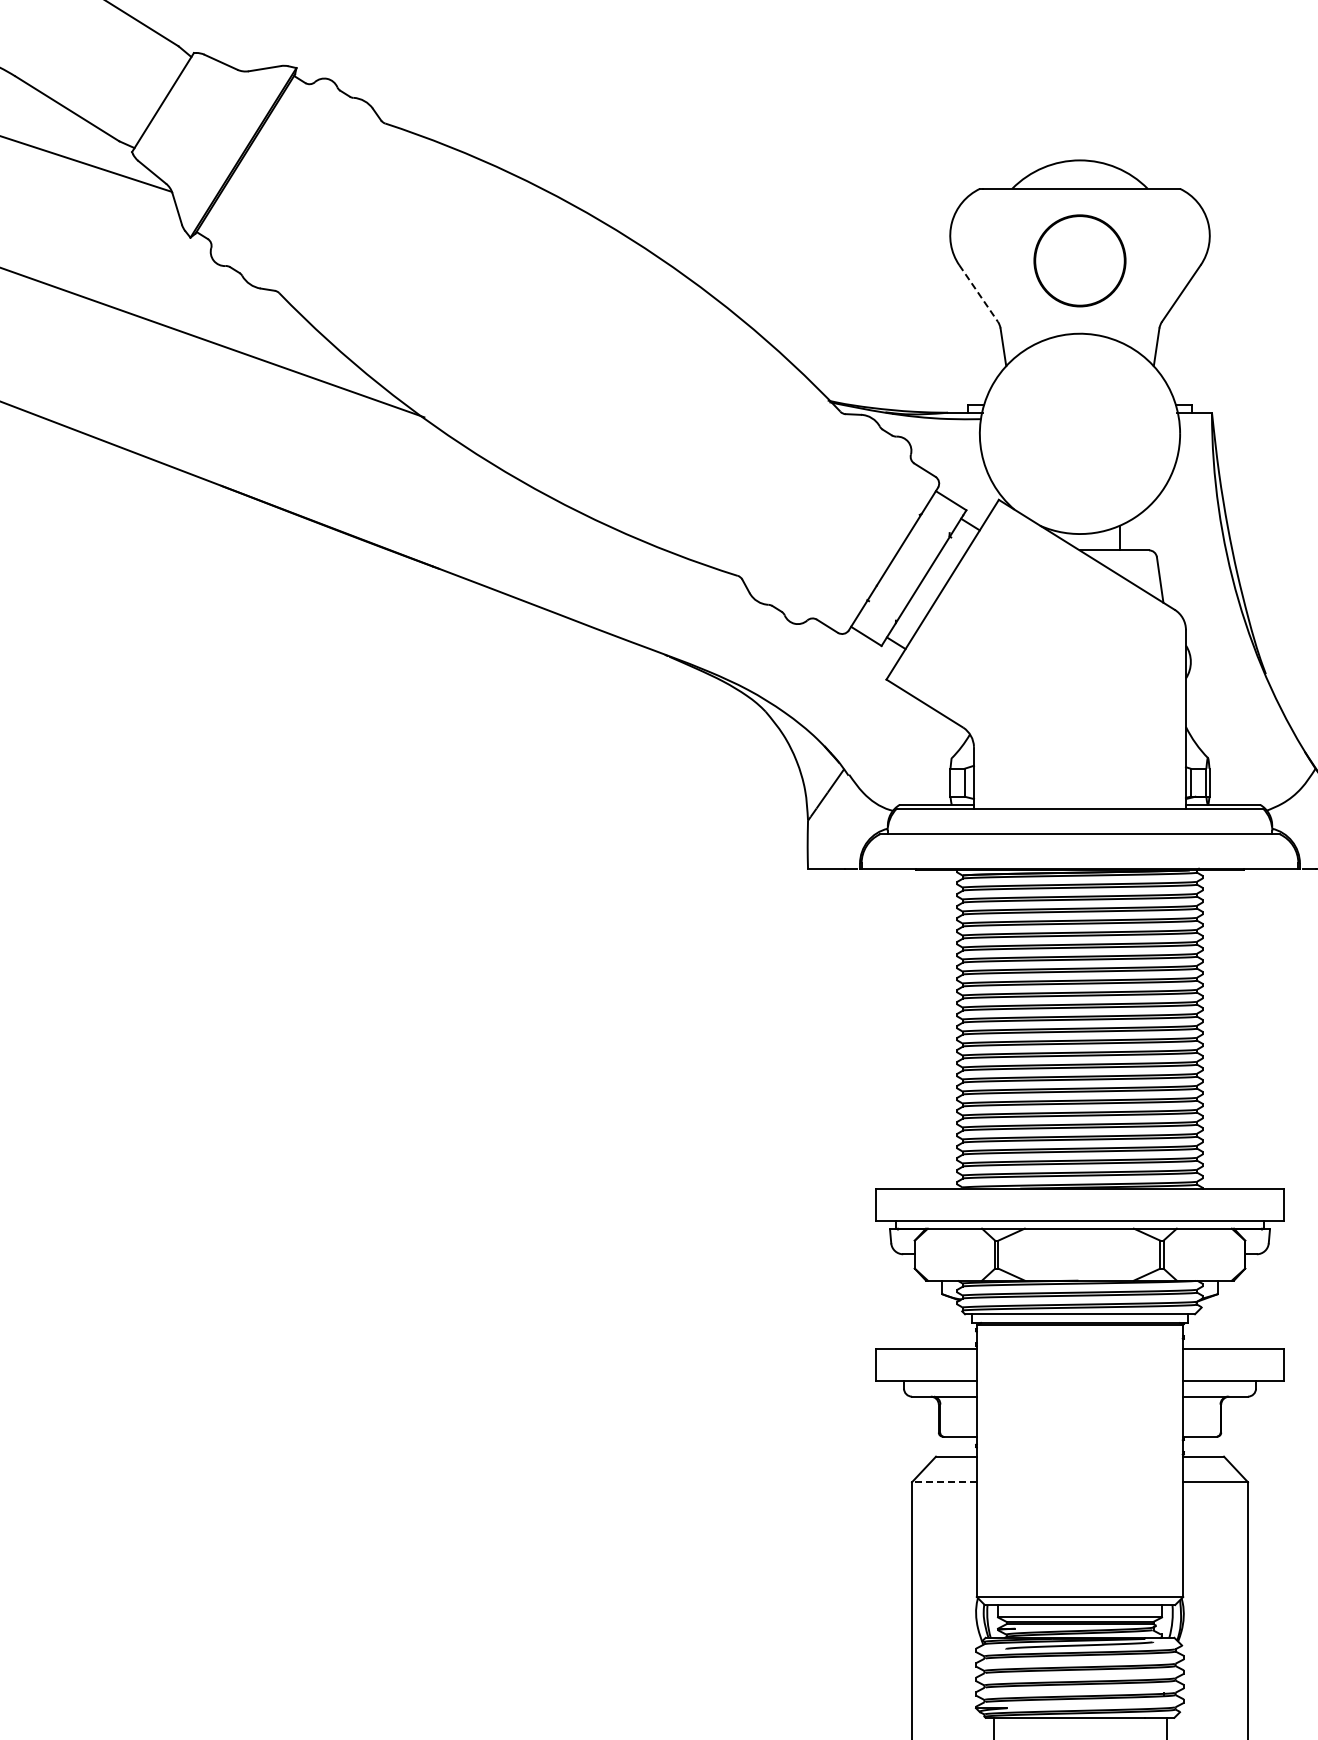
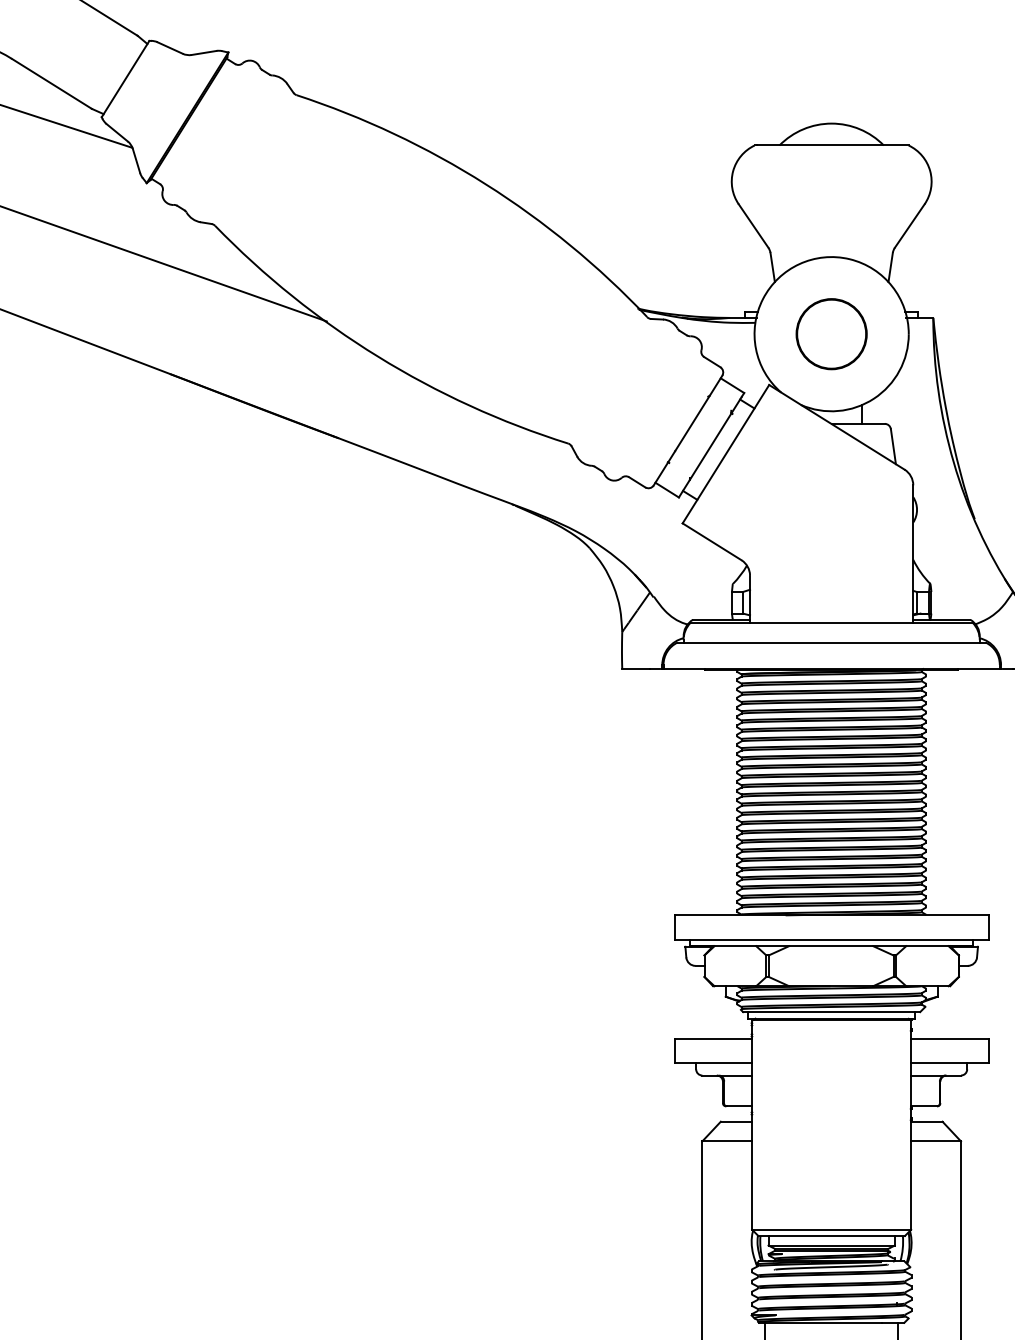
circle: (1079, 260) -> (831, 333), moved
line: (978, 293) -> (753, 226), dashed -> solid
line: (943, 1482) -> (726, 1141), dashed -> solid

